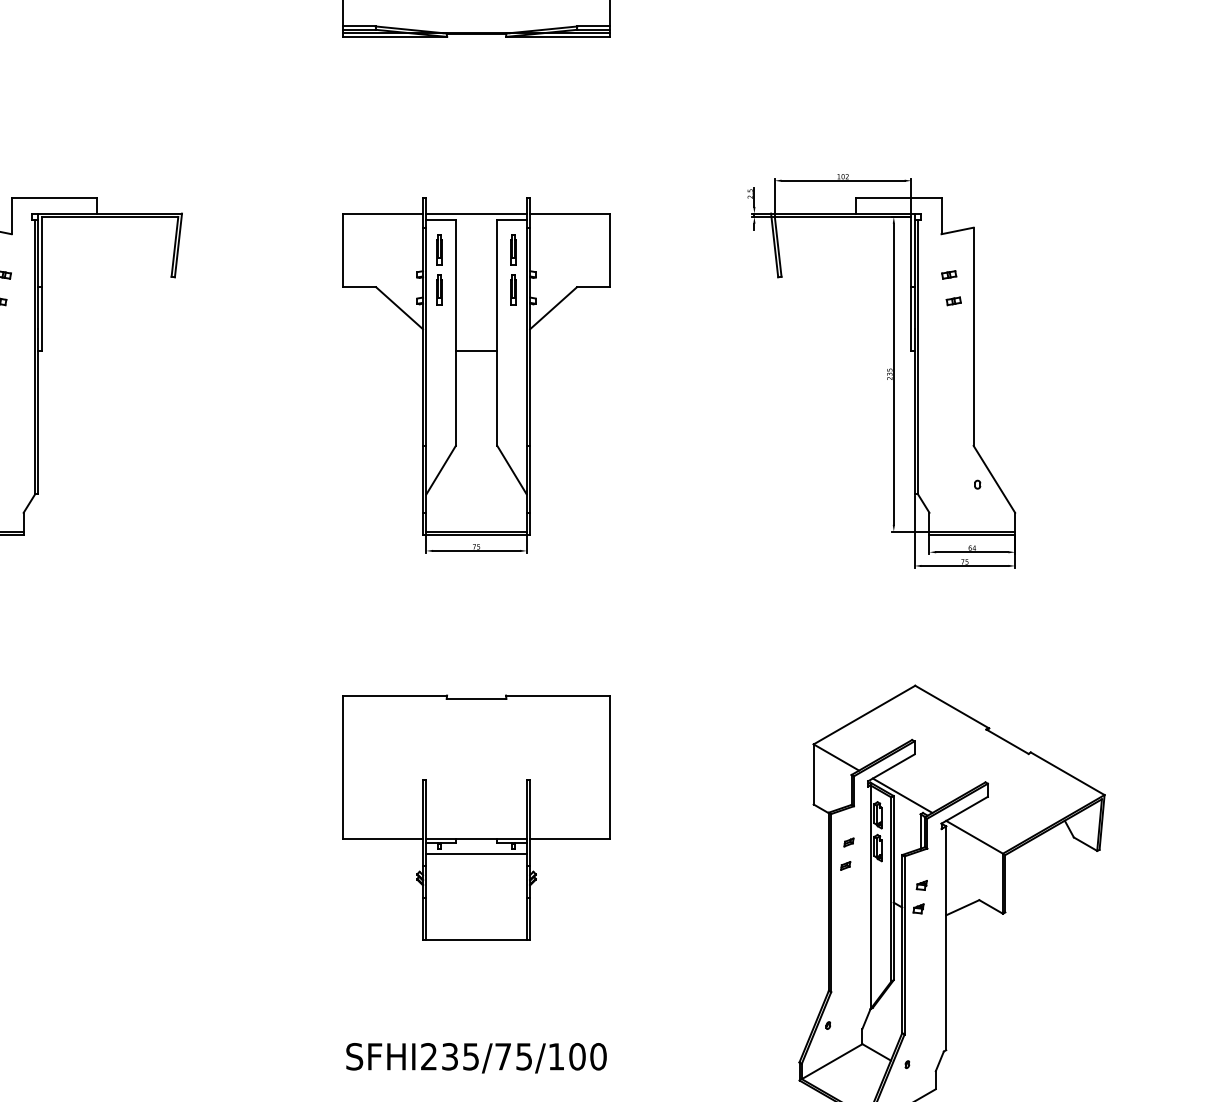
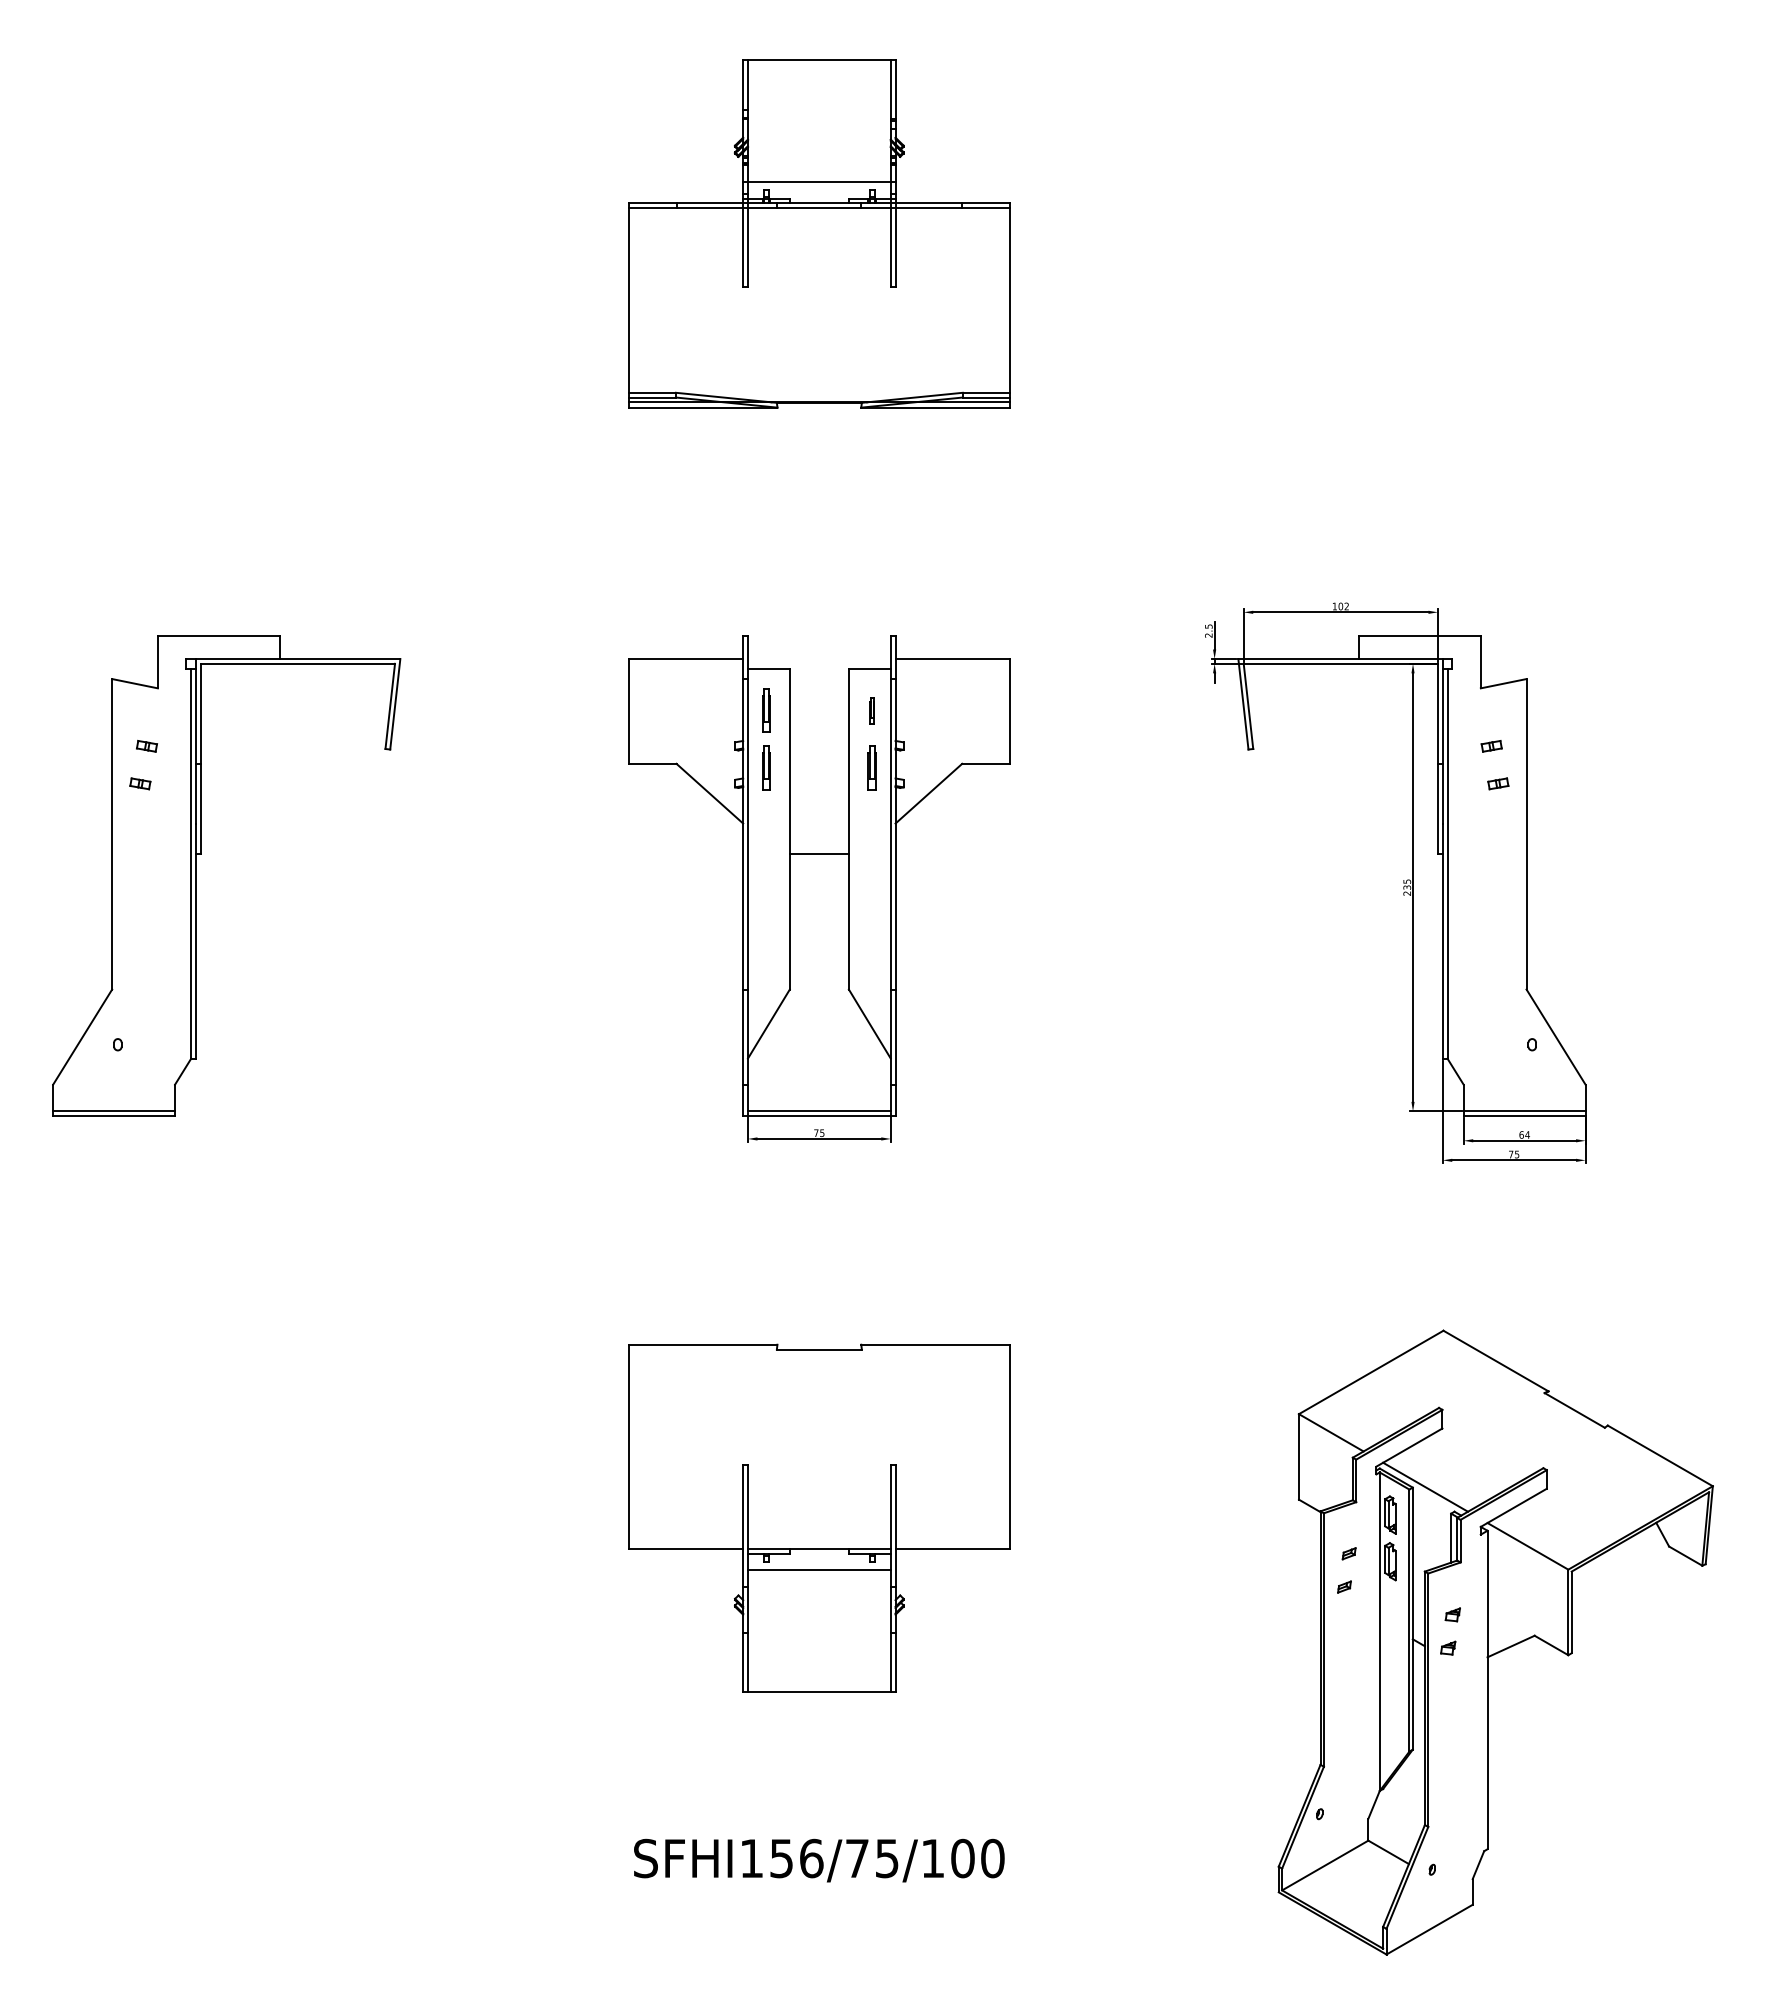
line: (475, 213) -> (818, 659), removed
part: (513, 249) -> (871, 710), size x0.6
text: (449, 1056) -> (781, 1858), SFHI235/75/100 -> SFHI156/75/100

